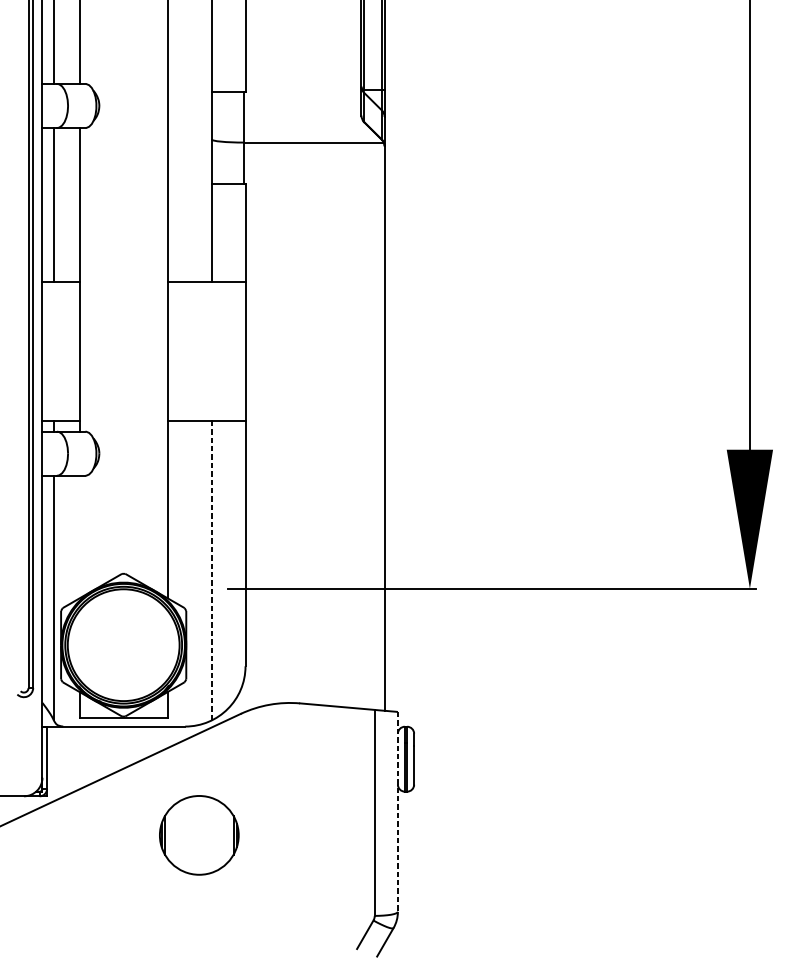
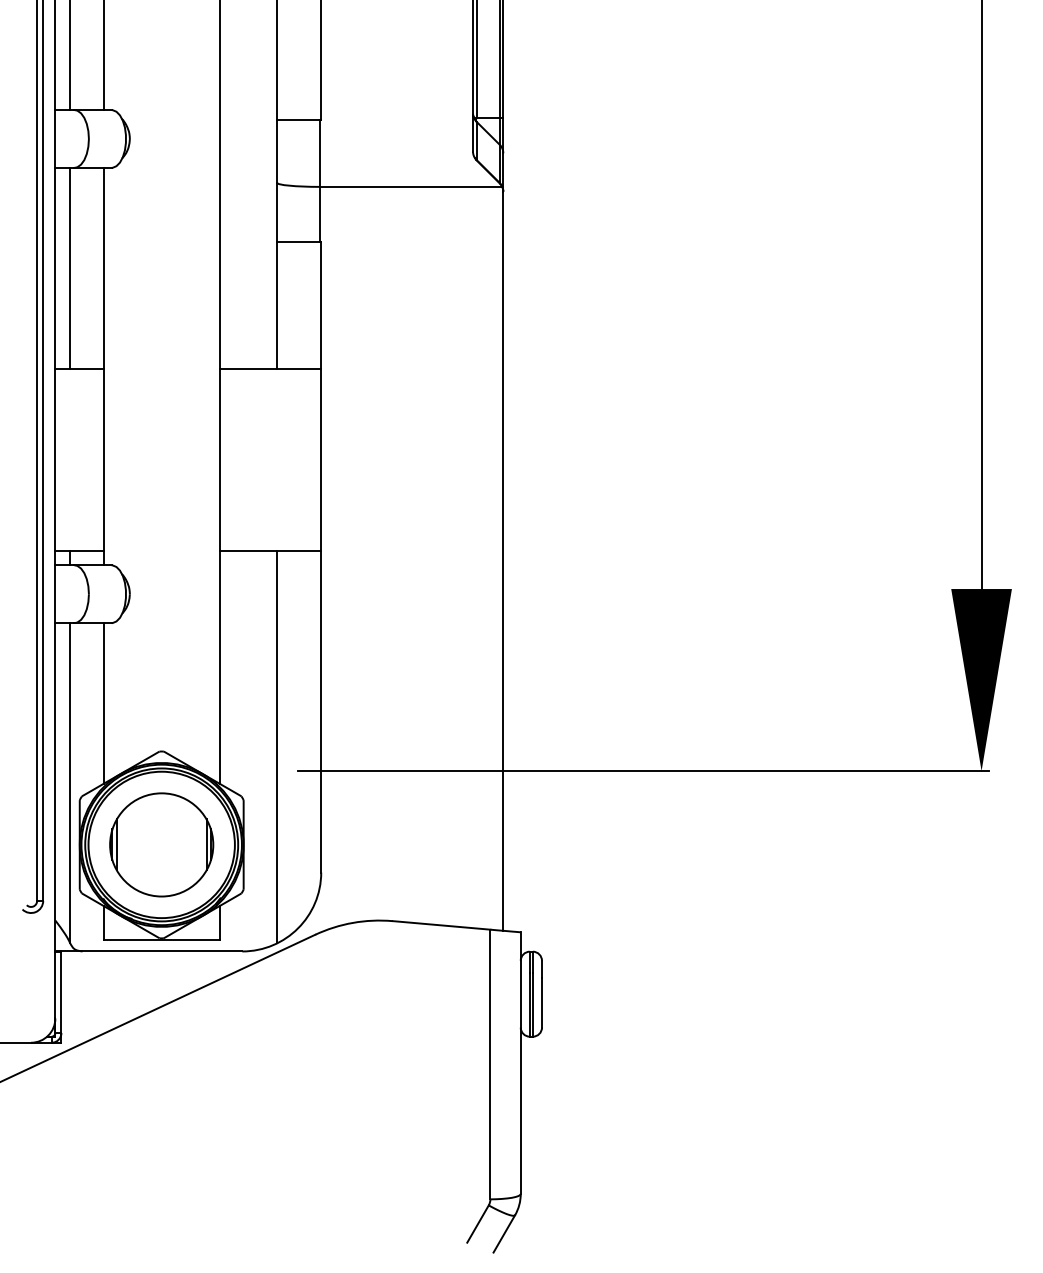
line: (79, 537) -> (103, 703), added
line: (212, 570) -> (277, 747), dashed -> solid
line: (397, 812) -> (520, 1063), dashed -> solid
part: (199, 835) -> (161, 844), moved

